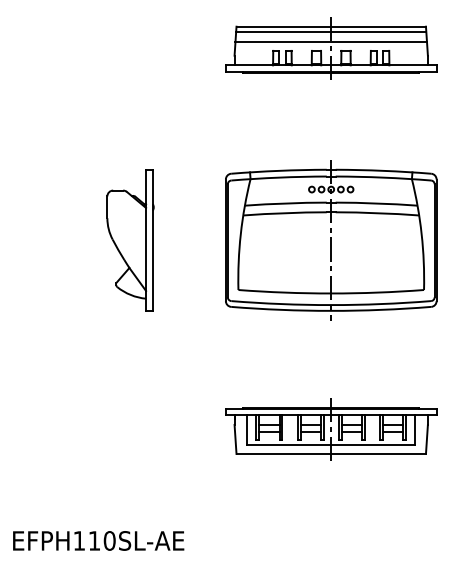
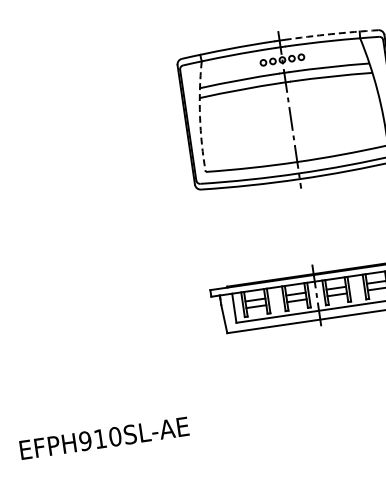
arc: (383, 170) -> (331, 33), solid -> dashed
arc: (240, 234) -> (199, 117), solid -> dashed
part: (130, 240) -> (92, 138), removed
text: (79, 540) -> (85, 440), EFPH110SL-AE -> EFPH910SL-AE

